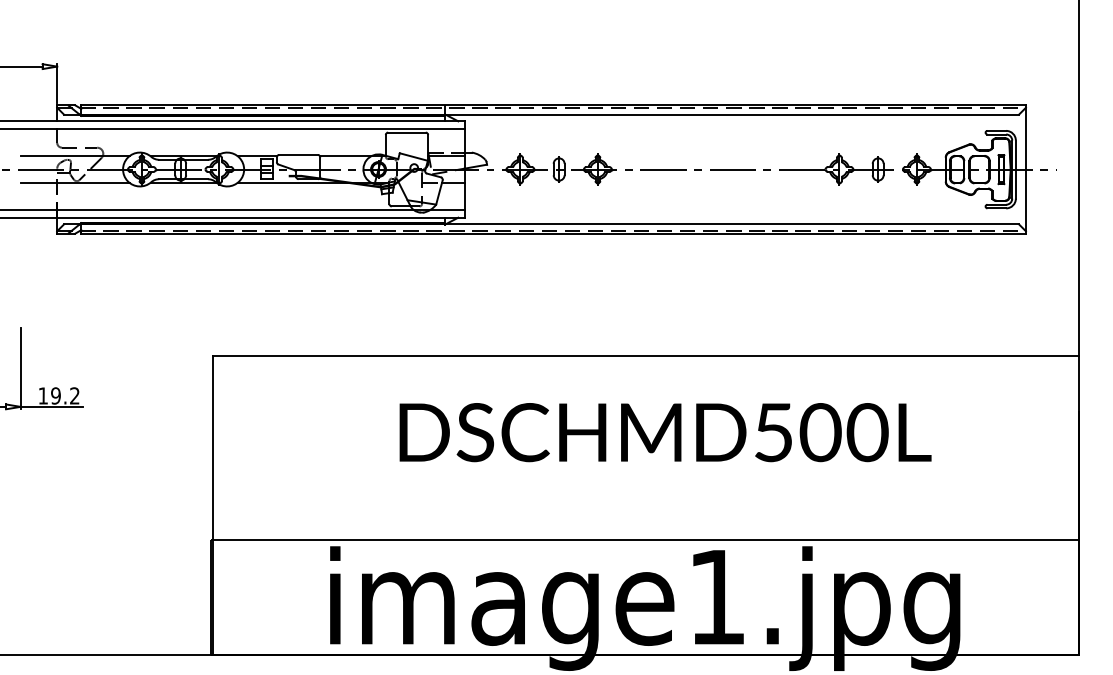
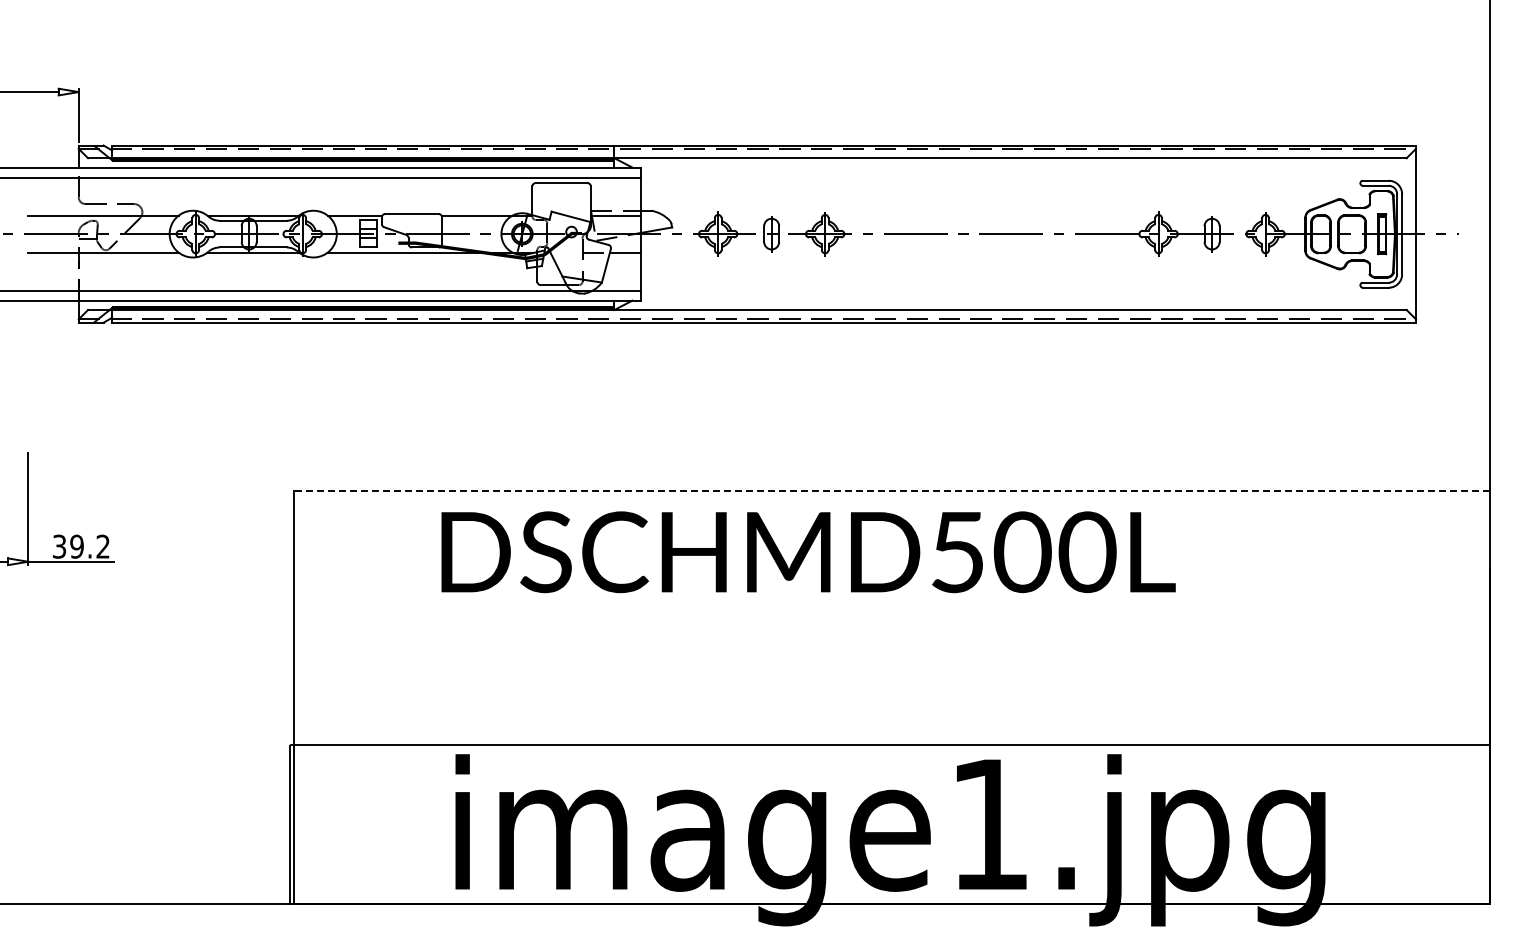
line: (645, 355) -> (891, 490), solid -> dashed
text: (43, 395) -> (59, 546), 19.2 -> 39.2
text: (665, 432) -> (808, 552), moved

